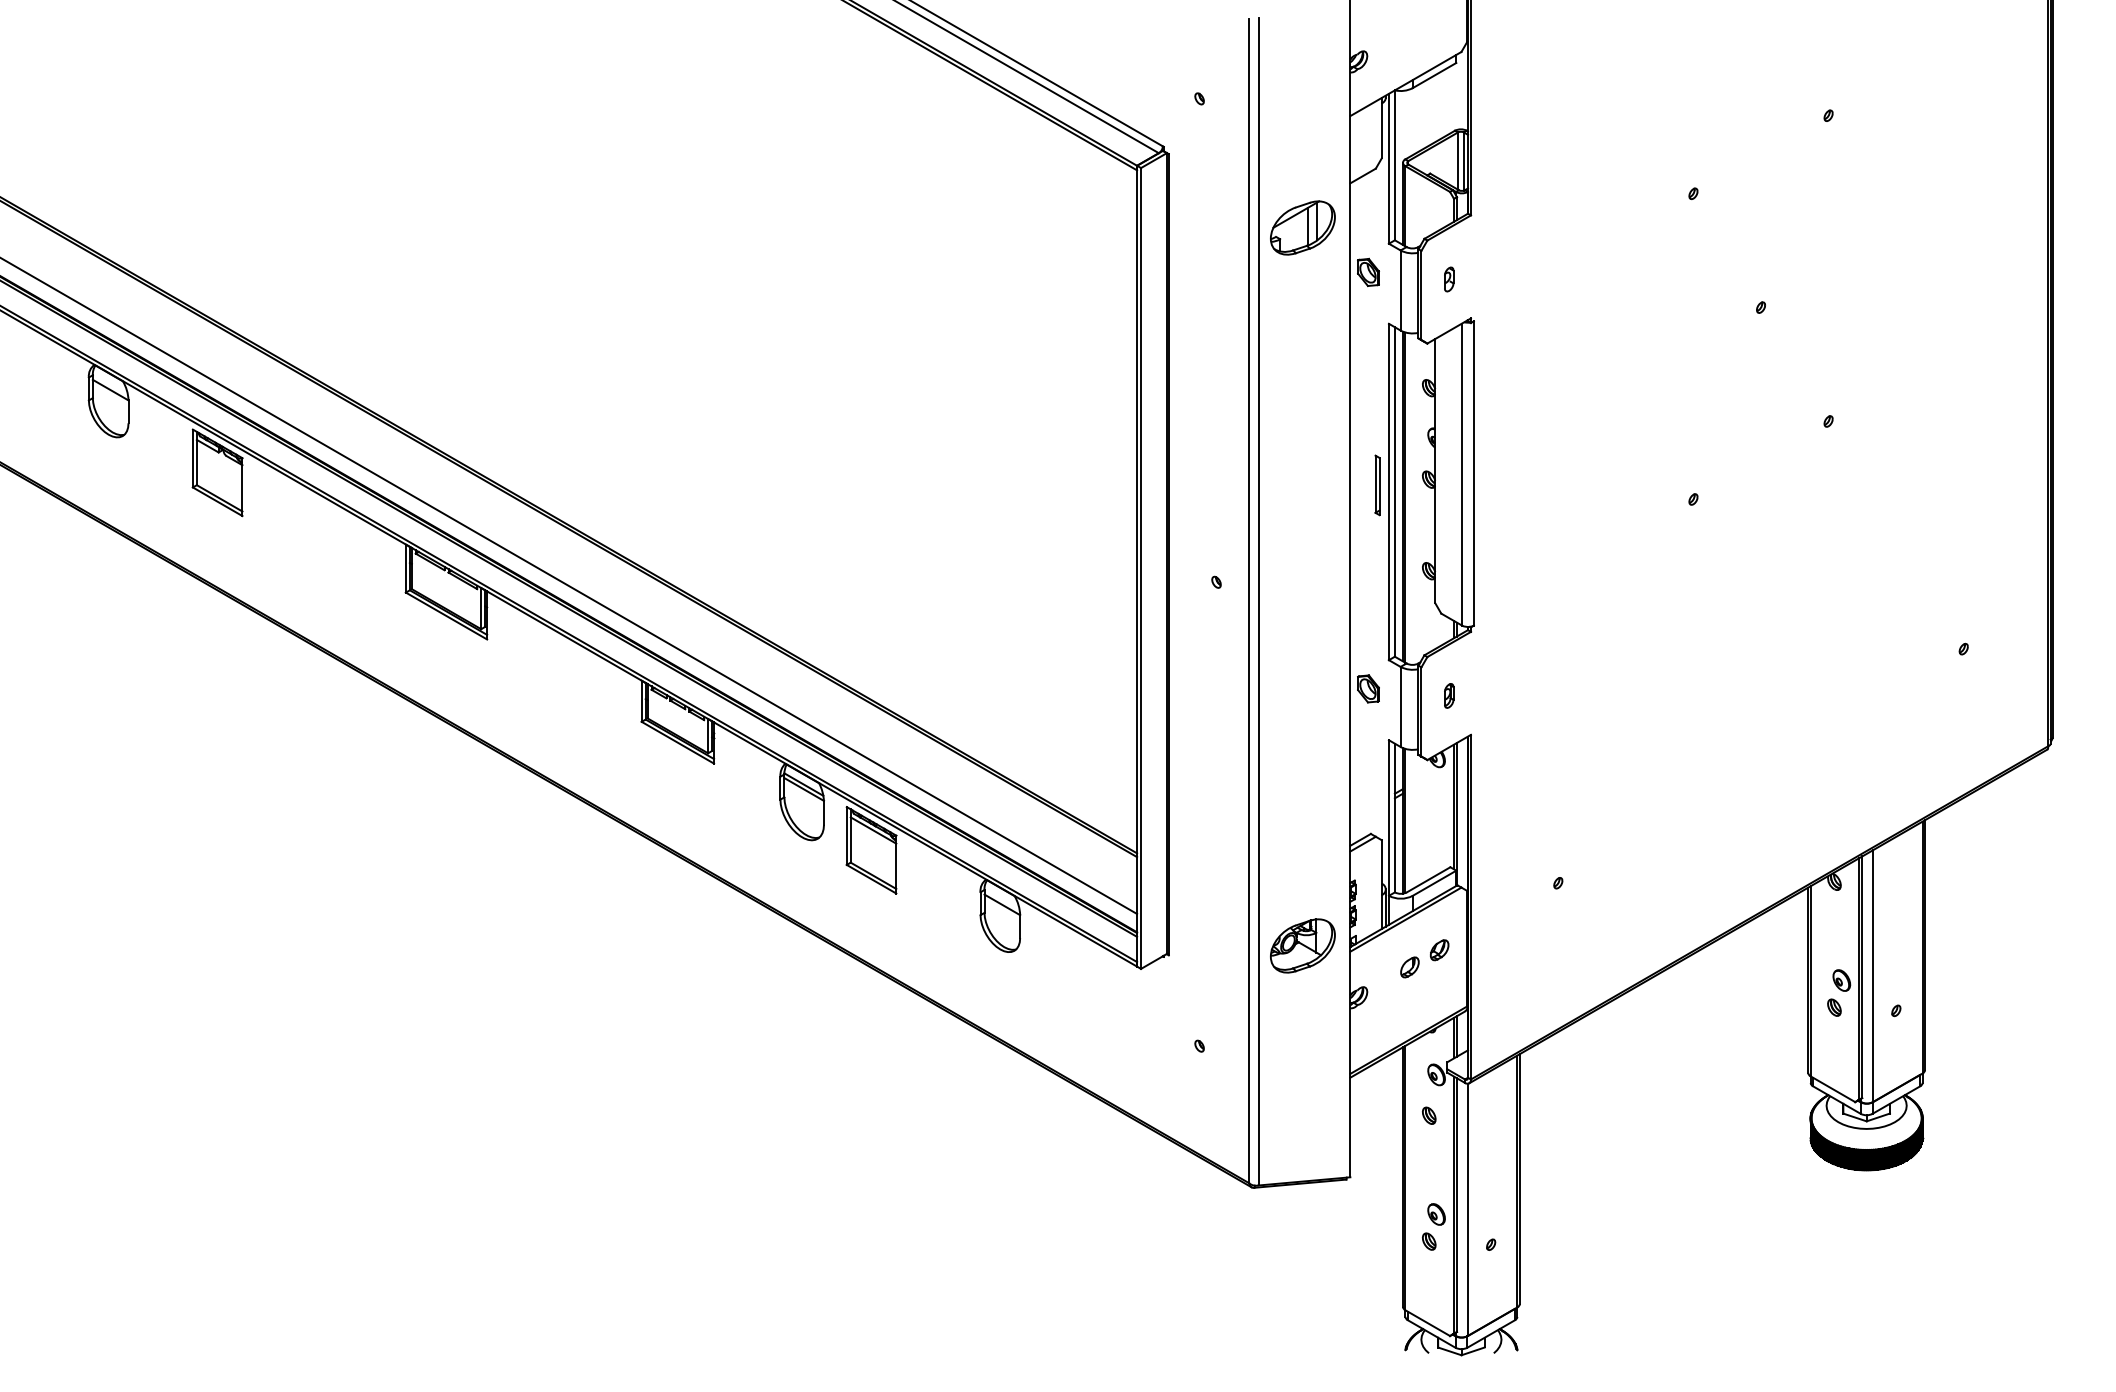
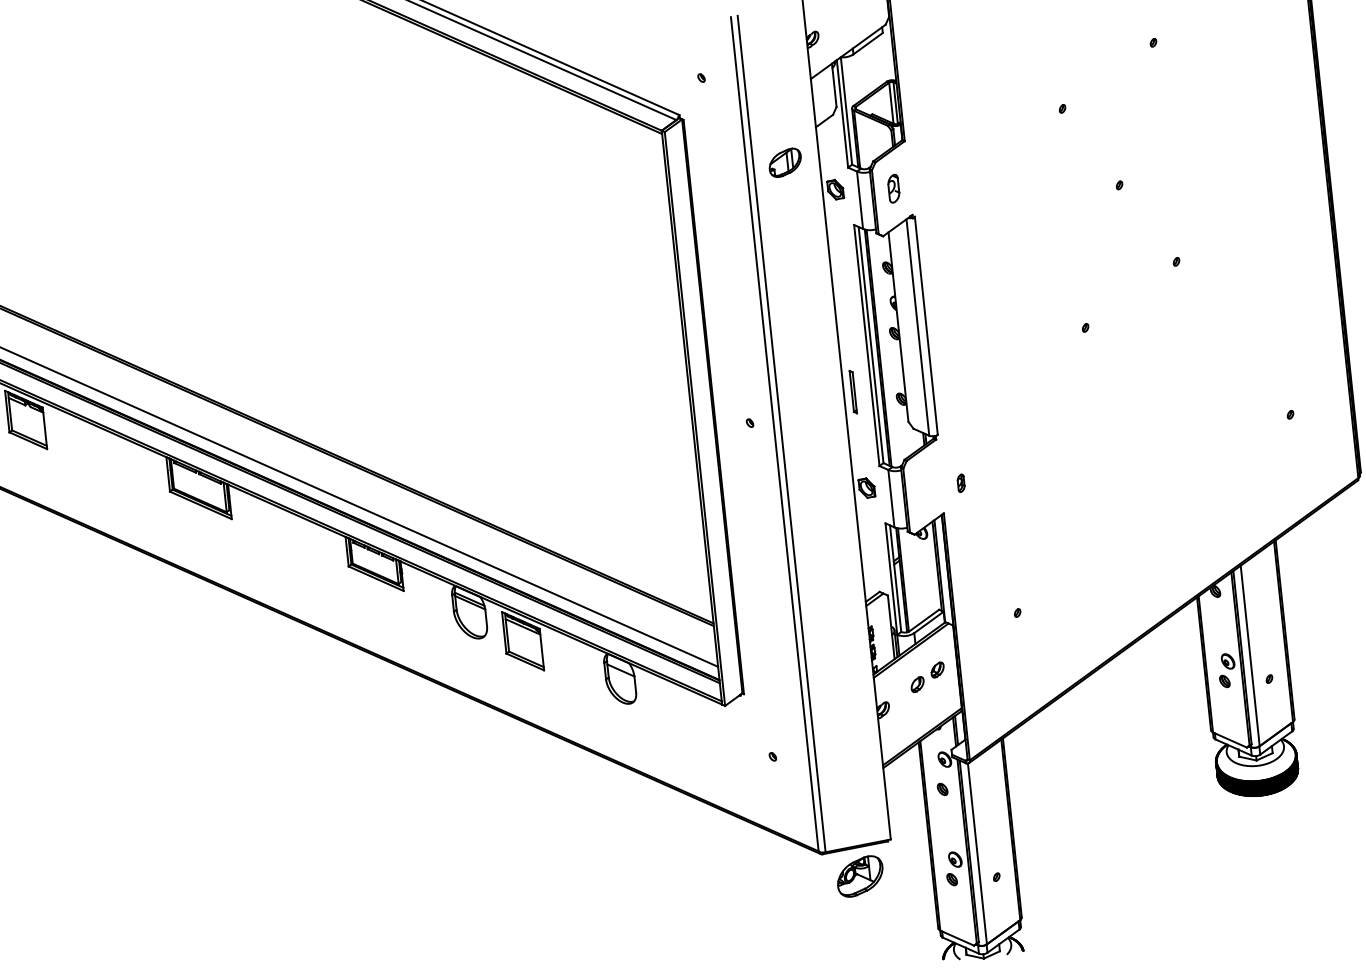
part: (1302, 227) -> (784, 162), size x0.7
part: (1449, 279) -> (894, 188), size x1.6
part: (1377, 485) -> (853, 392), moved
part: (1449, 695) -> (961, 483), moved
part: (1302, 945) -> (859, 876), moved

